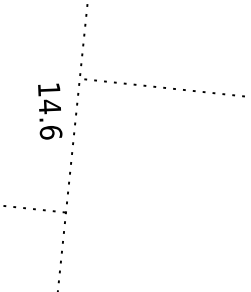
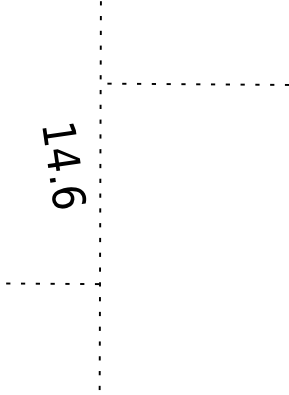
text: (50, 111) -> (64, 166), moved

